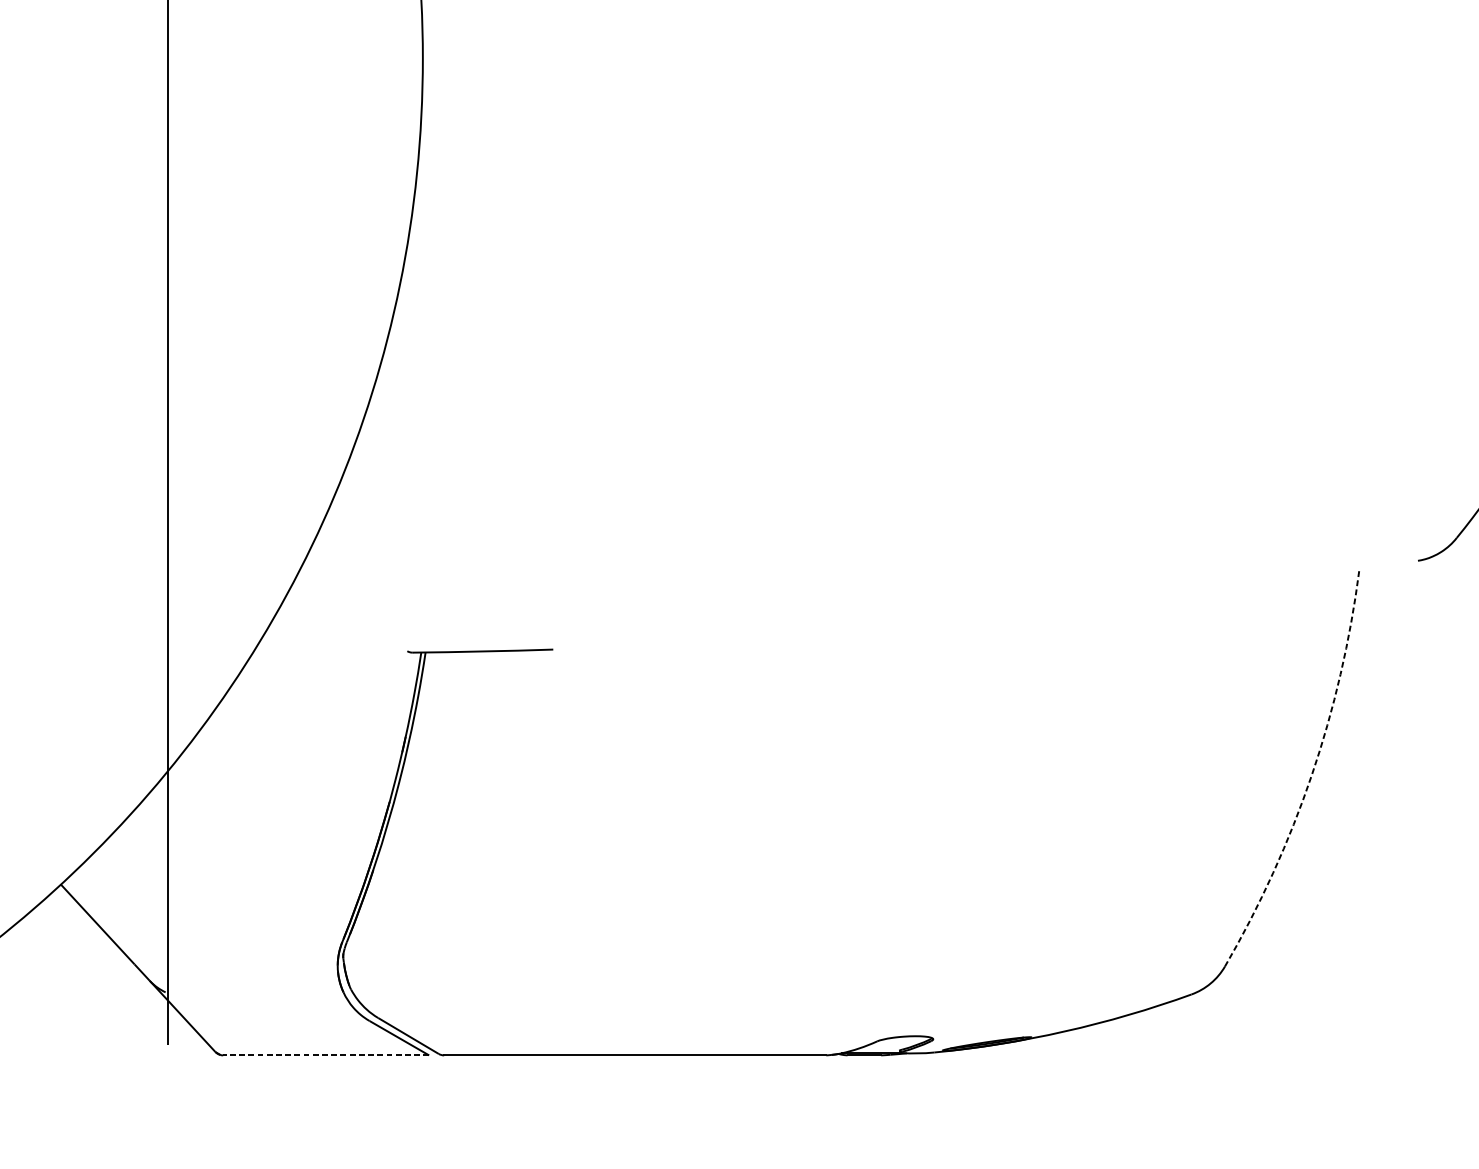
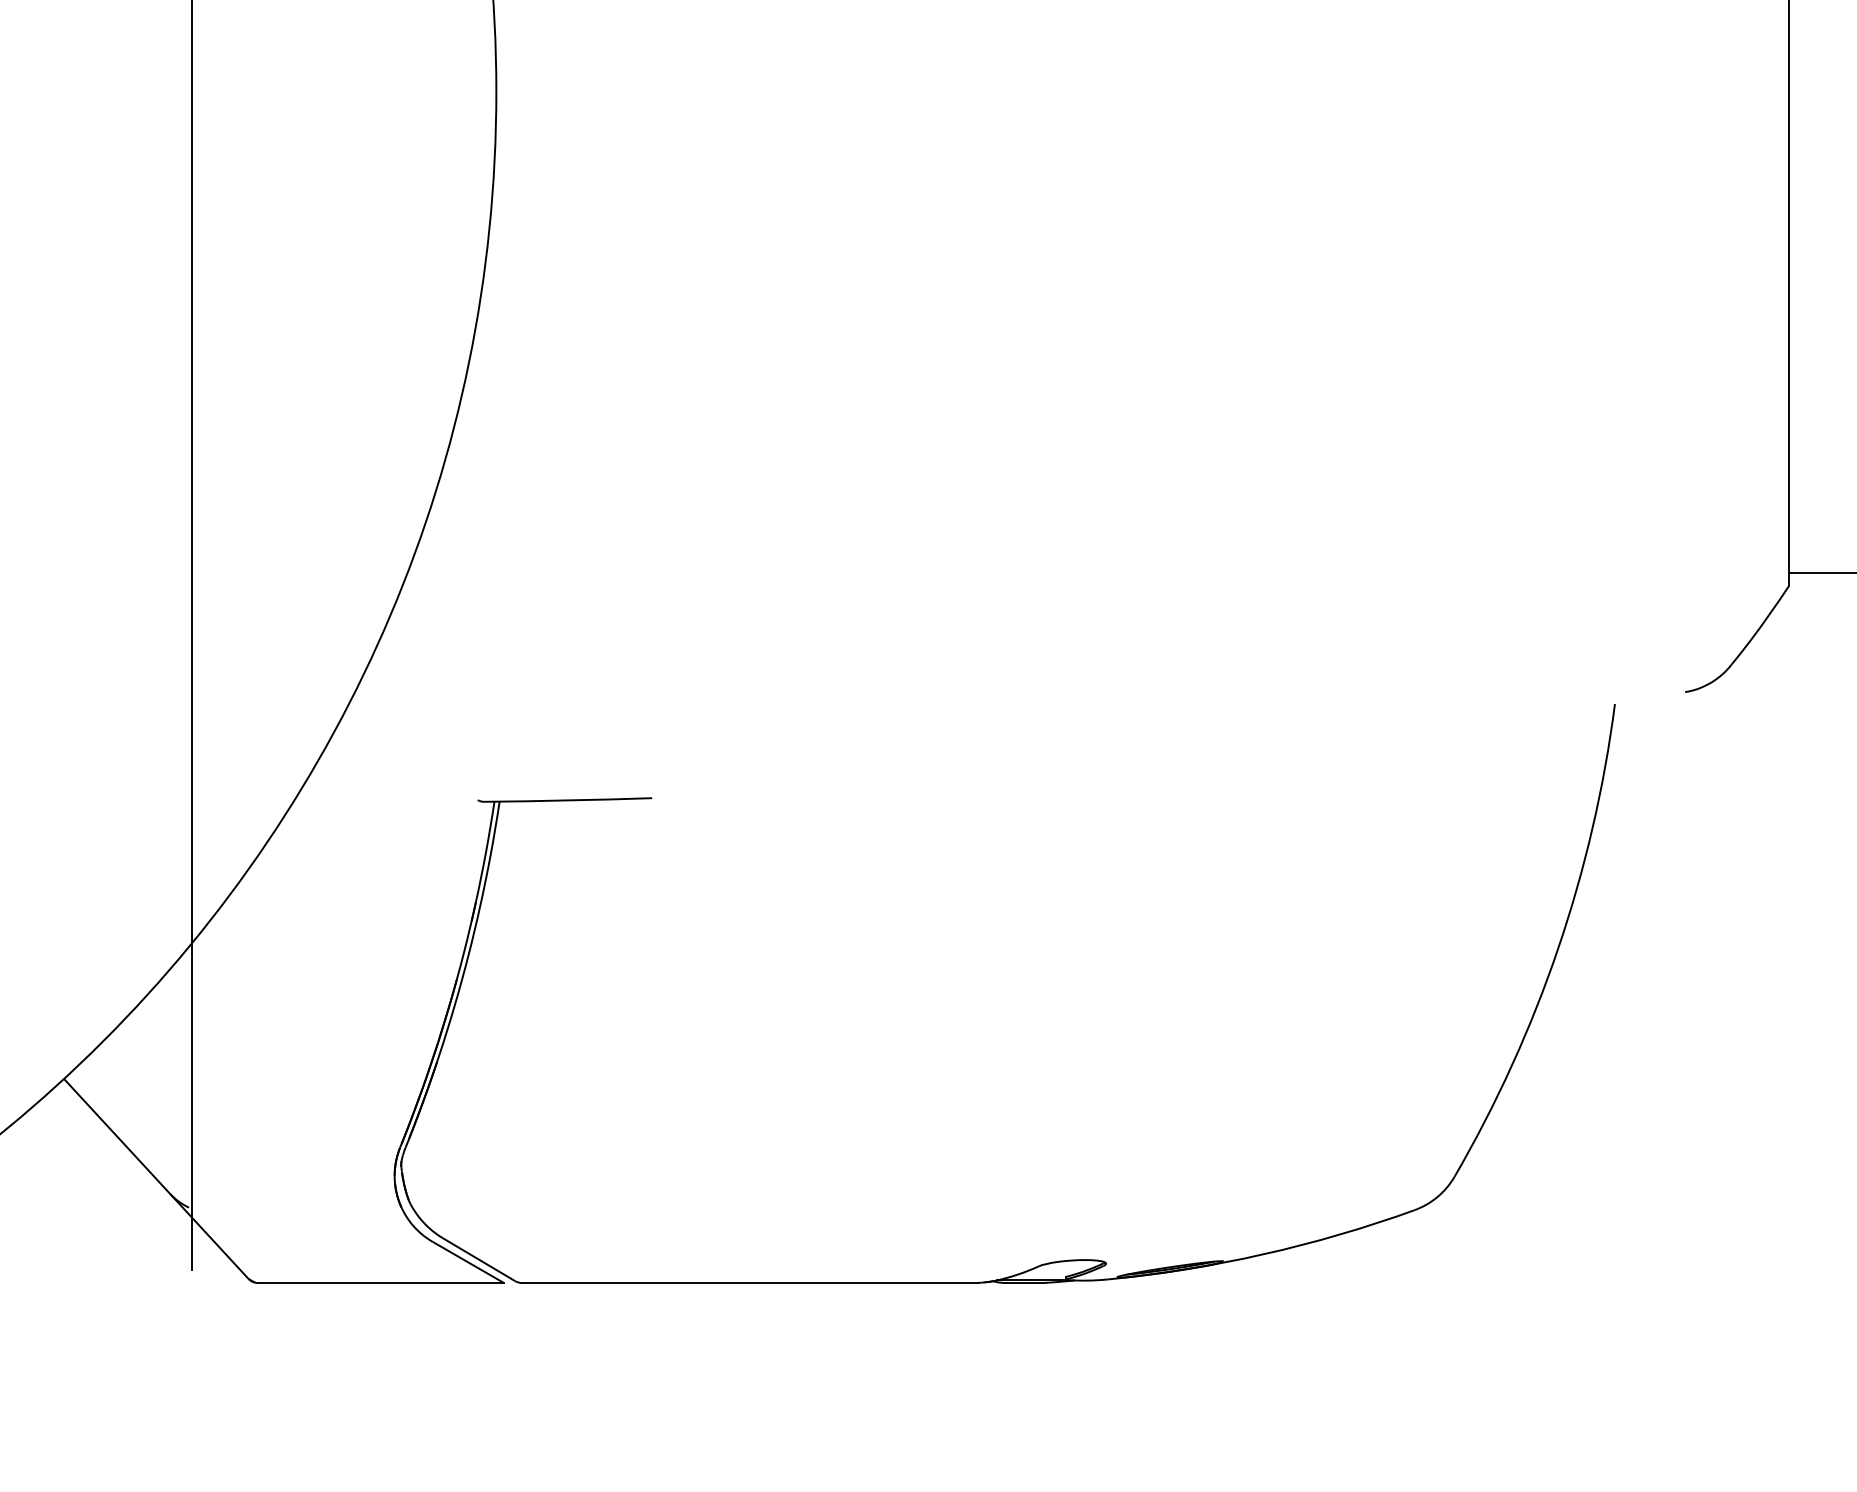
arc: (1311, 775) -> (1558, 948), dashed -> solid
line: (325, 1055) -> (380, 1282), dashed -> solid

